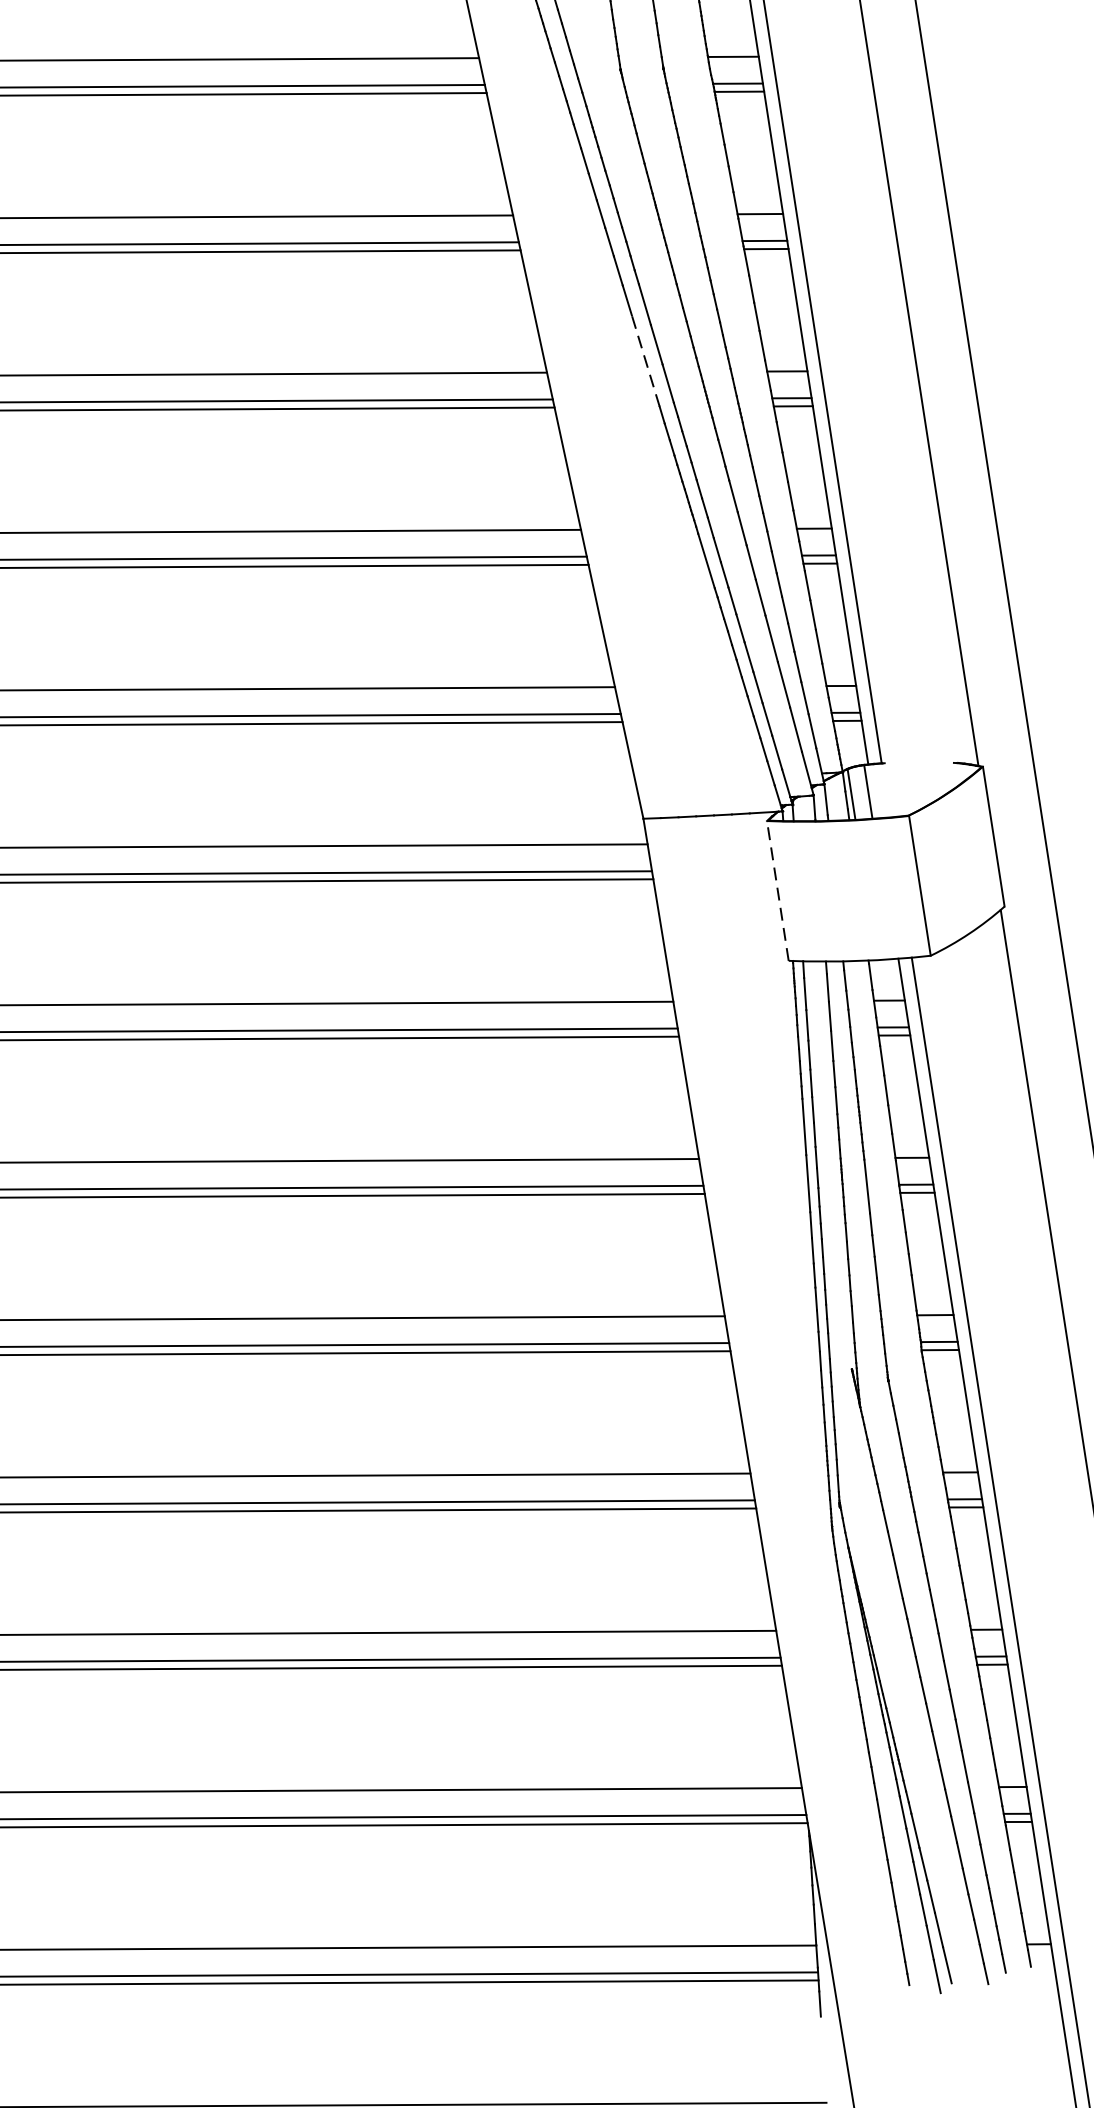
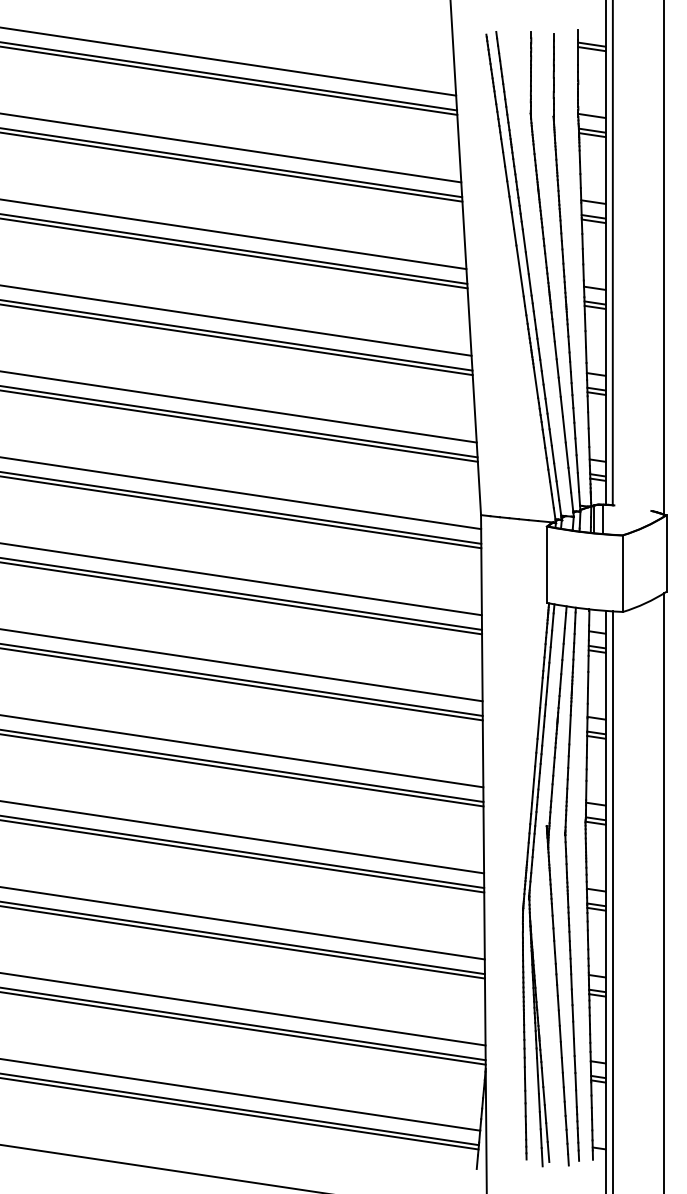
line: (646, 361) -> (520, 271), dashed -> solid
line: (777, 890) -> (546, 564), dashed -> solid

